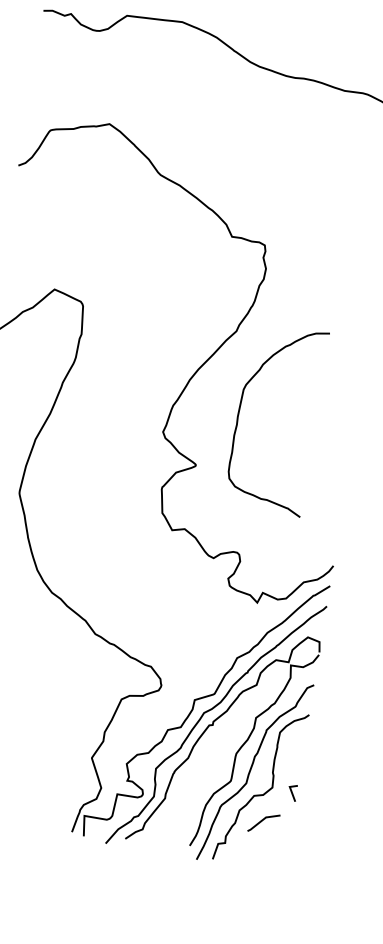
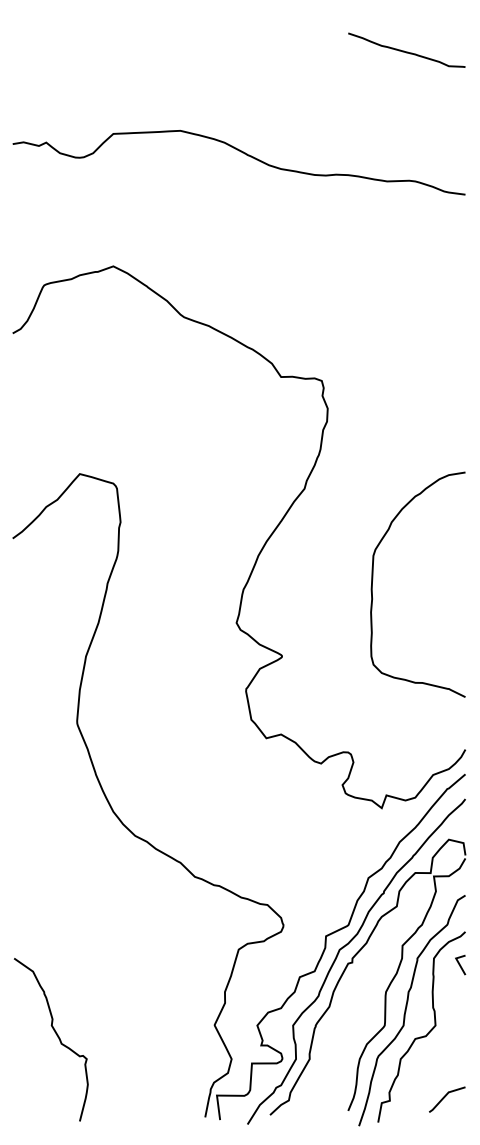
curve: (240, 408) -> (373, 579), moved
line: (292, 792) -> (460, 964), moved
curve: (262, 821) -> (445, 1097), moved

